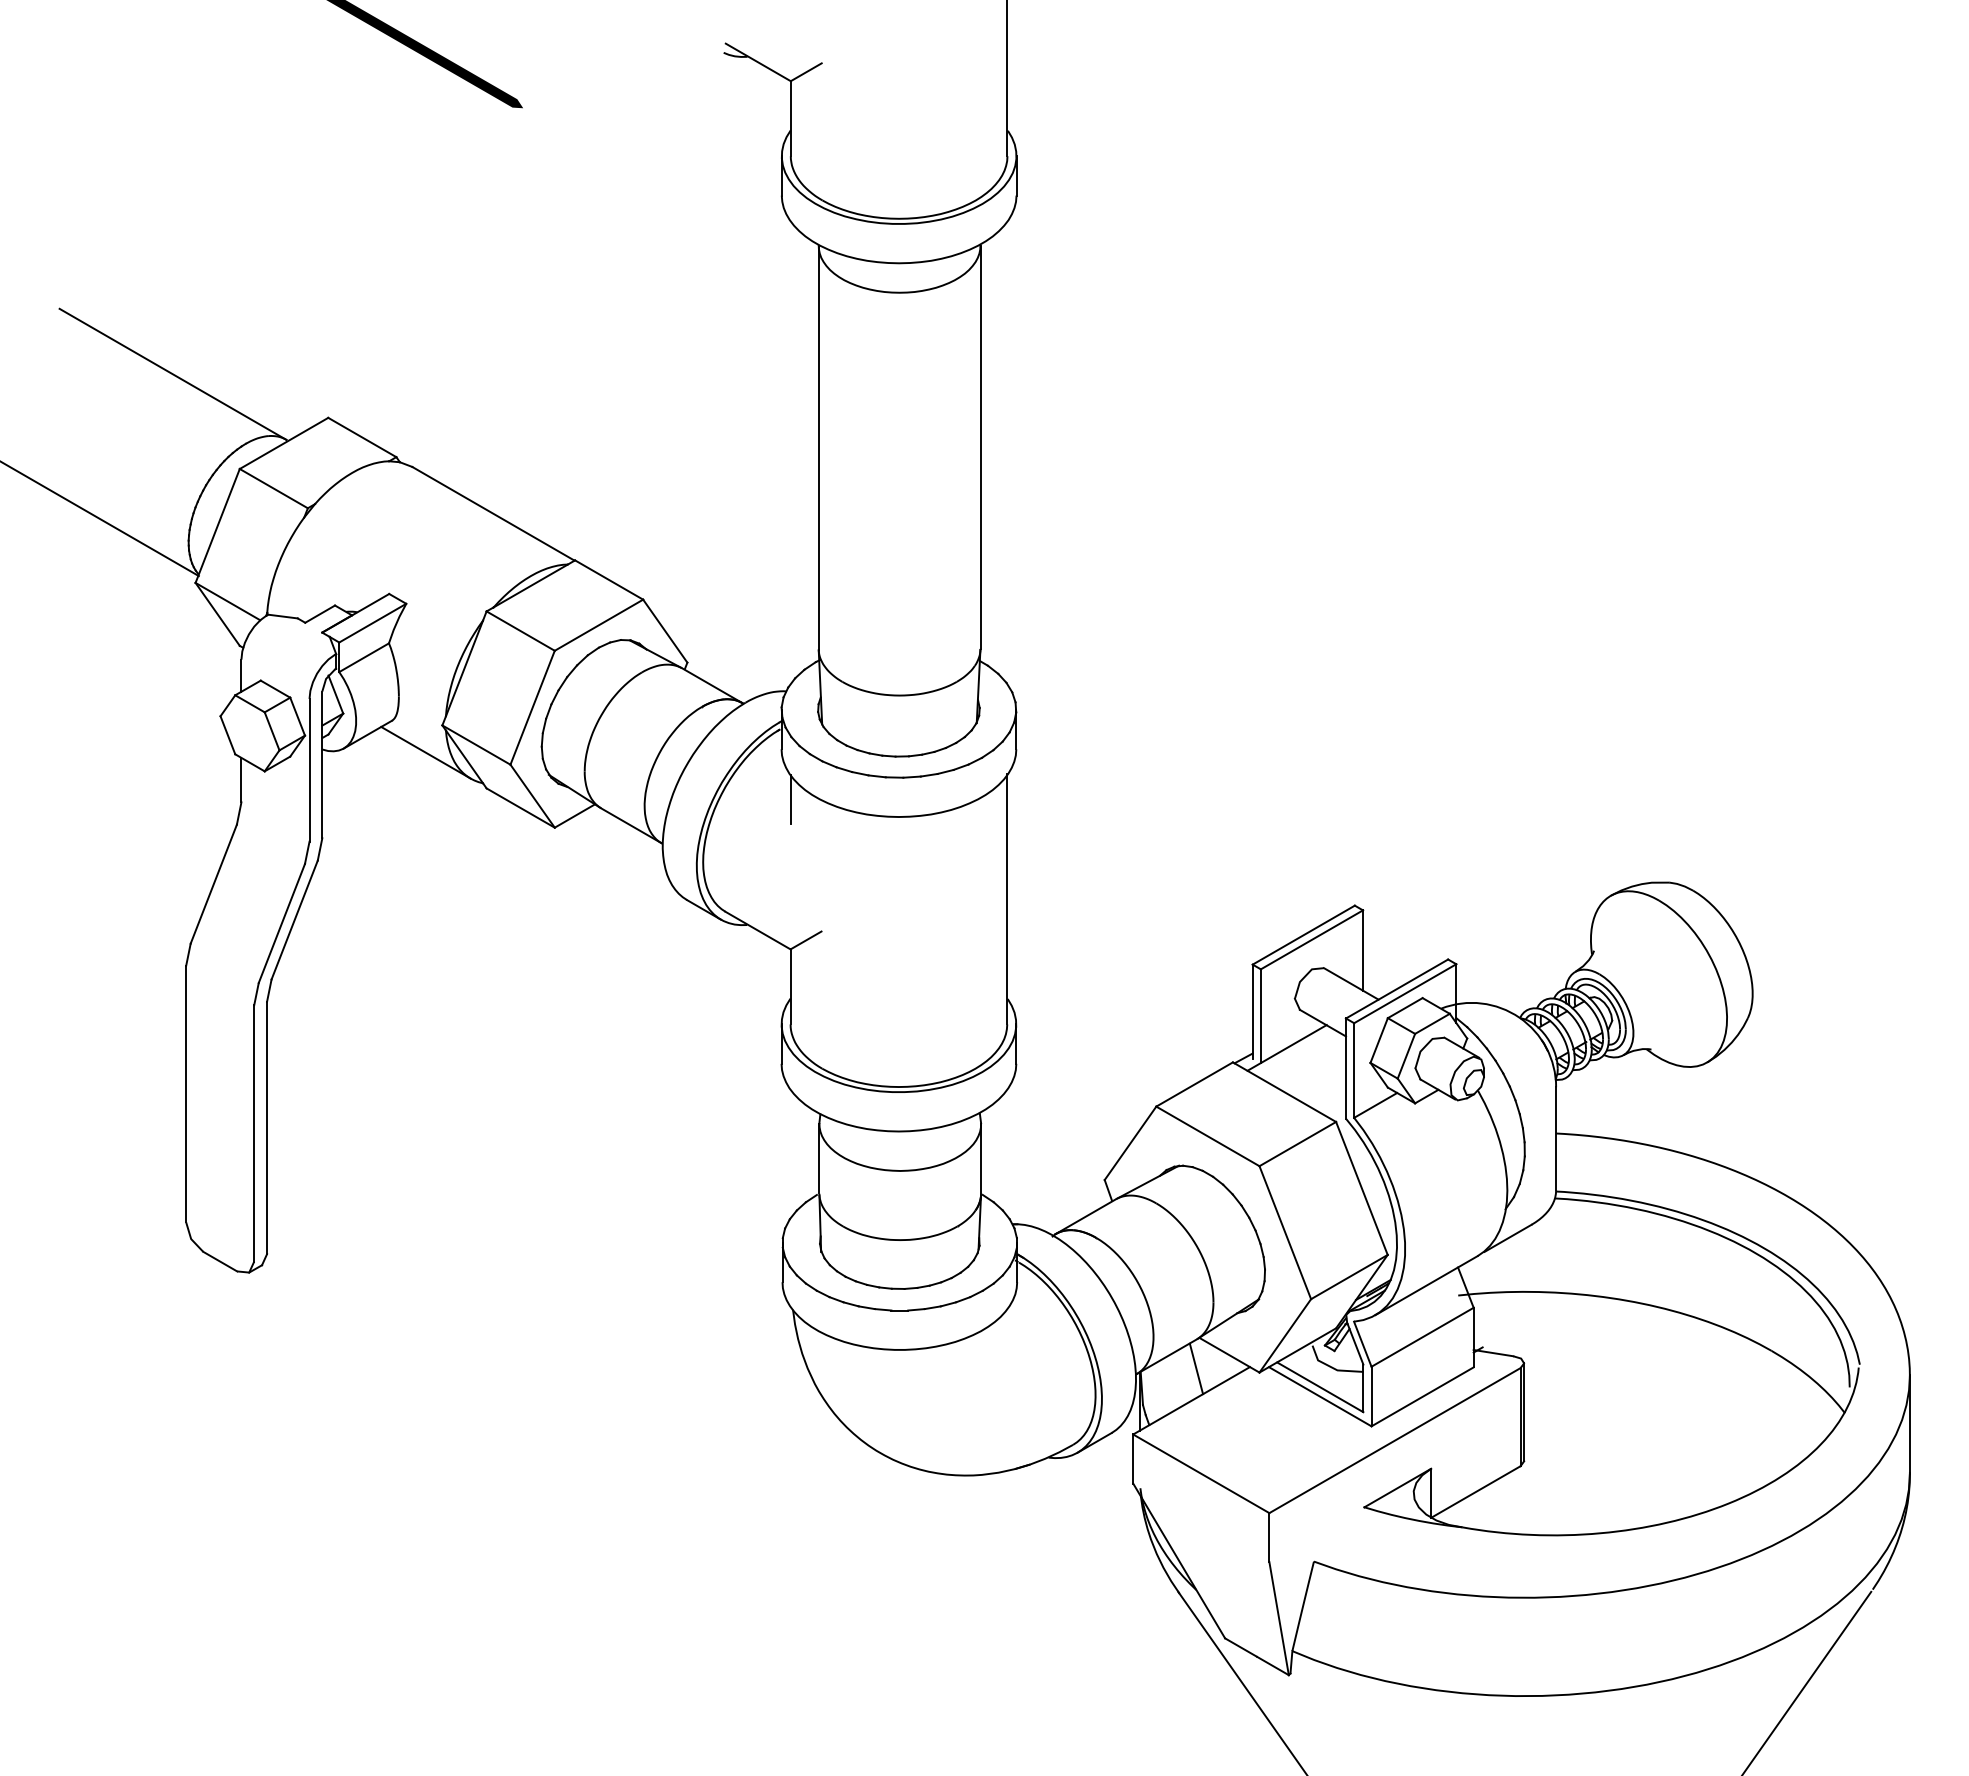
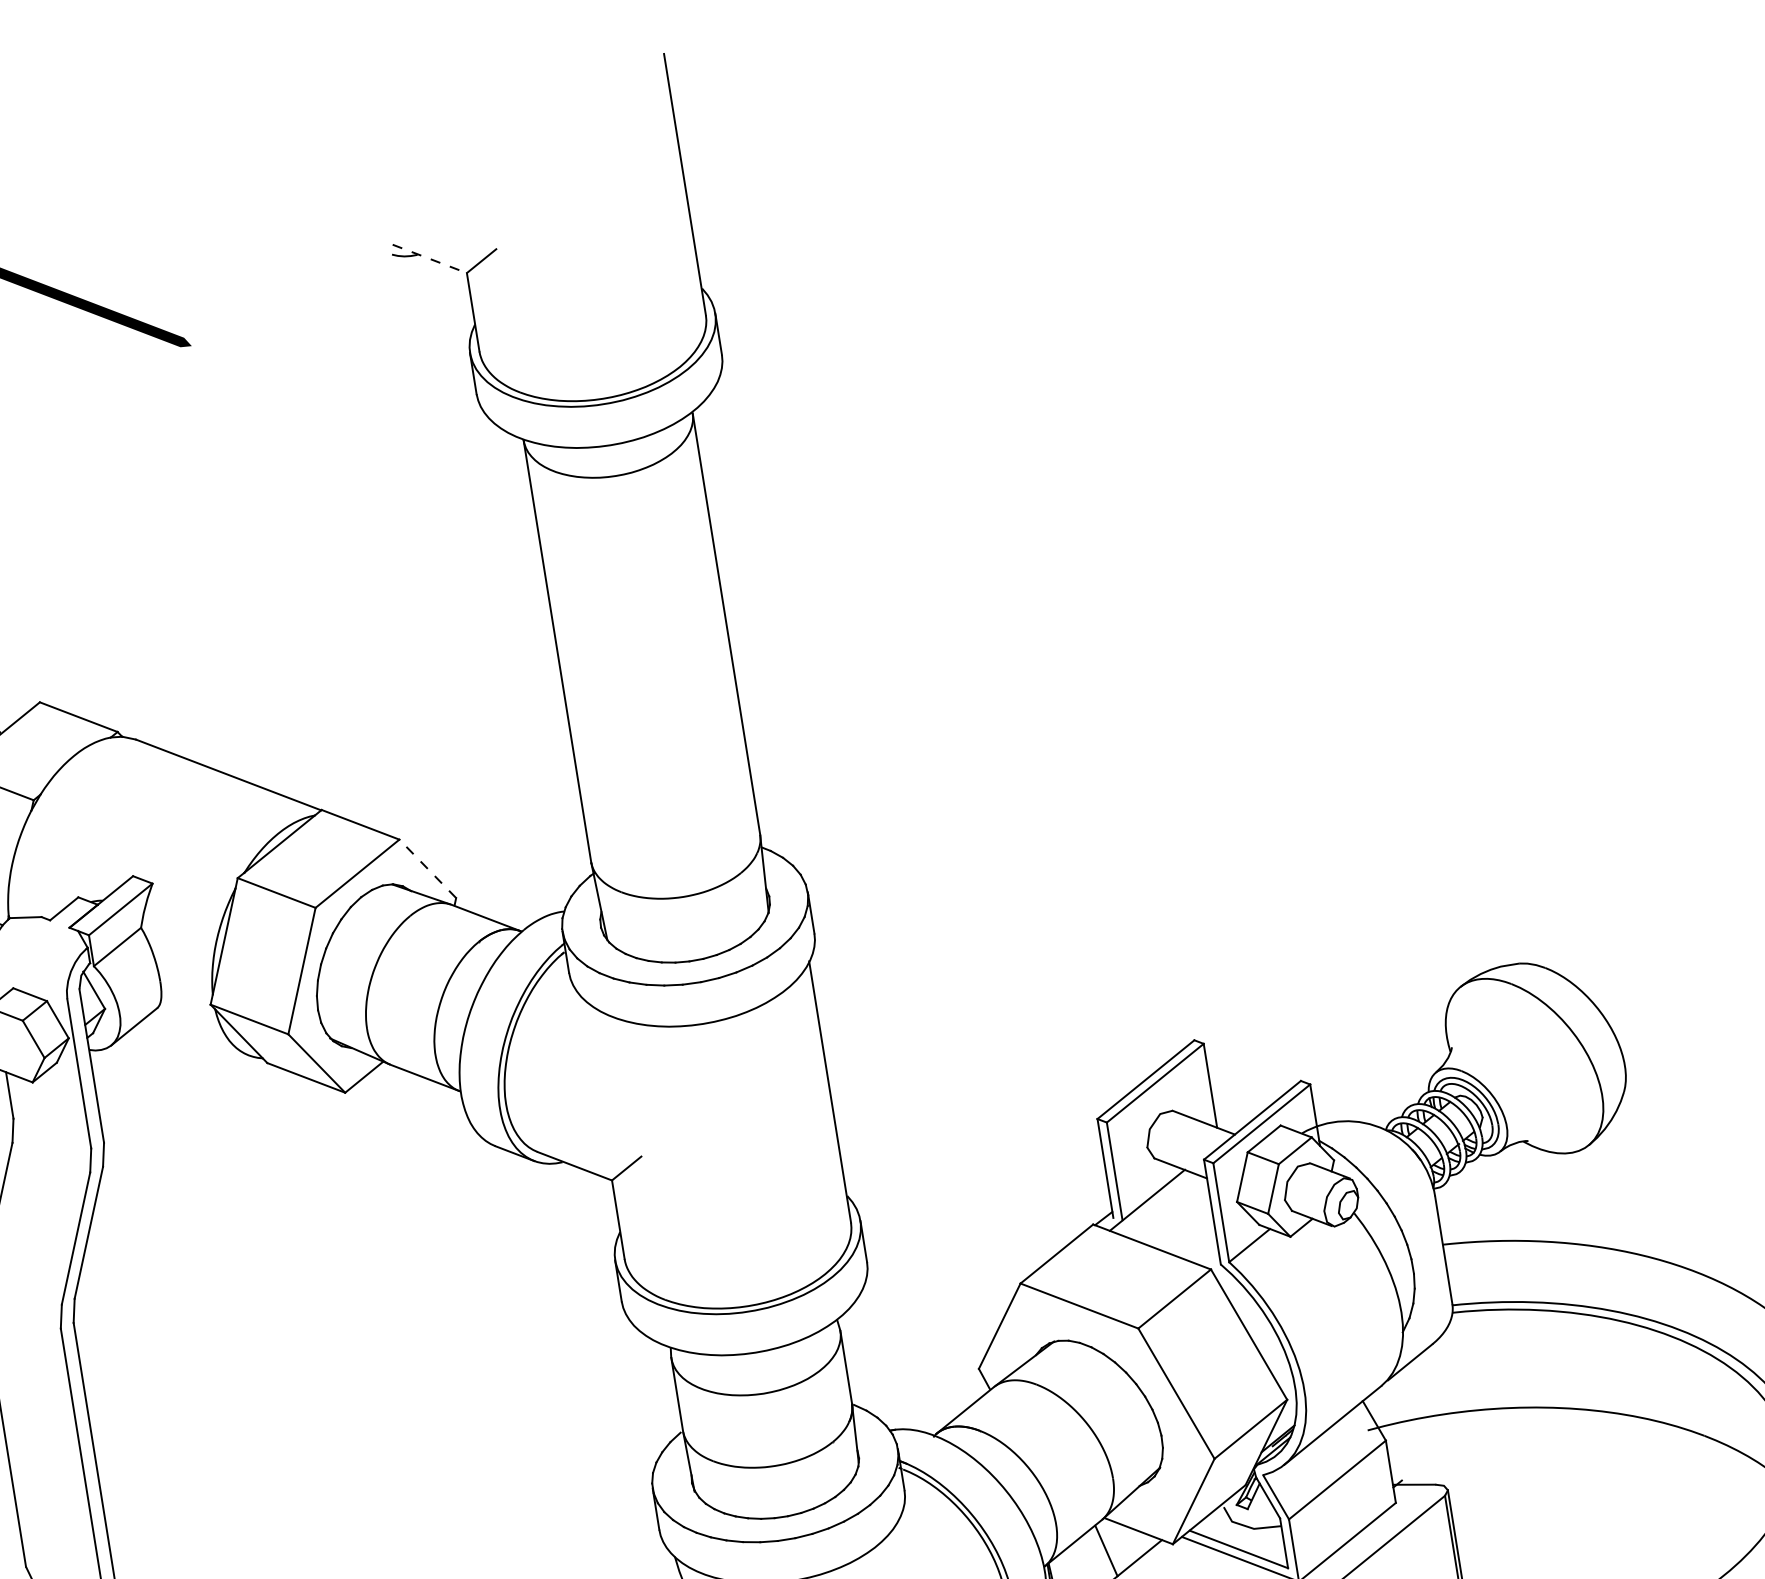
line: (758, 62) -> (430, 258), solid -> dashed
line: (664, 630) -> (426, 868), solid -> dashed
line: (425, 752) -> (197, 1035), removed
line: (790, 799) -> (586, 1023), removed

